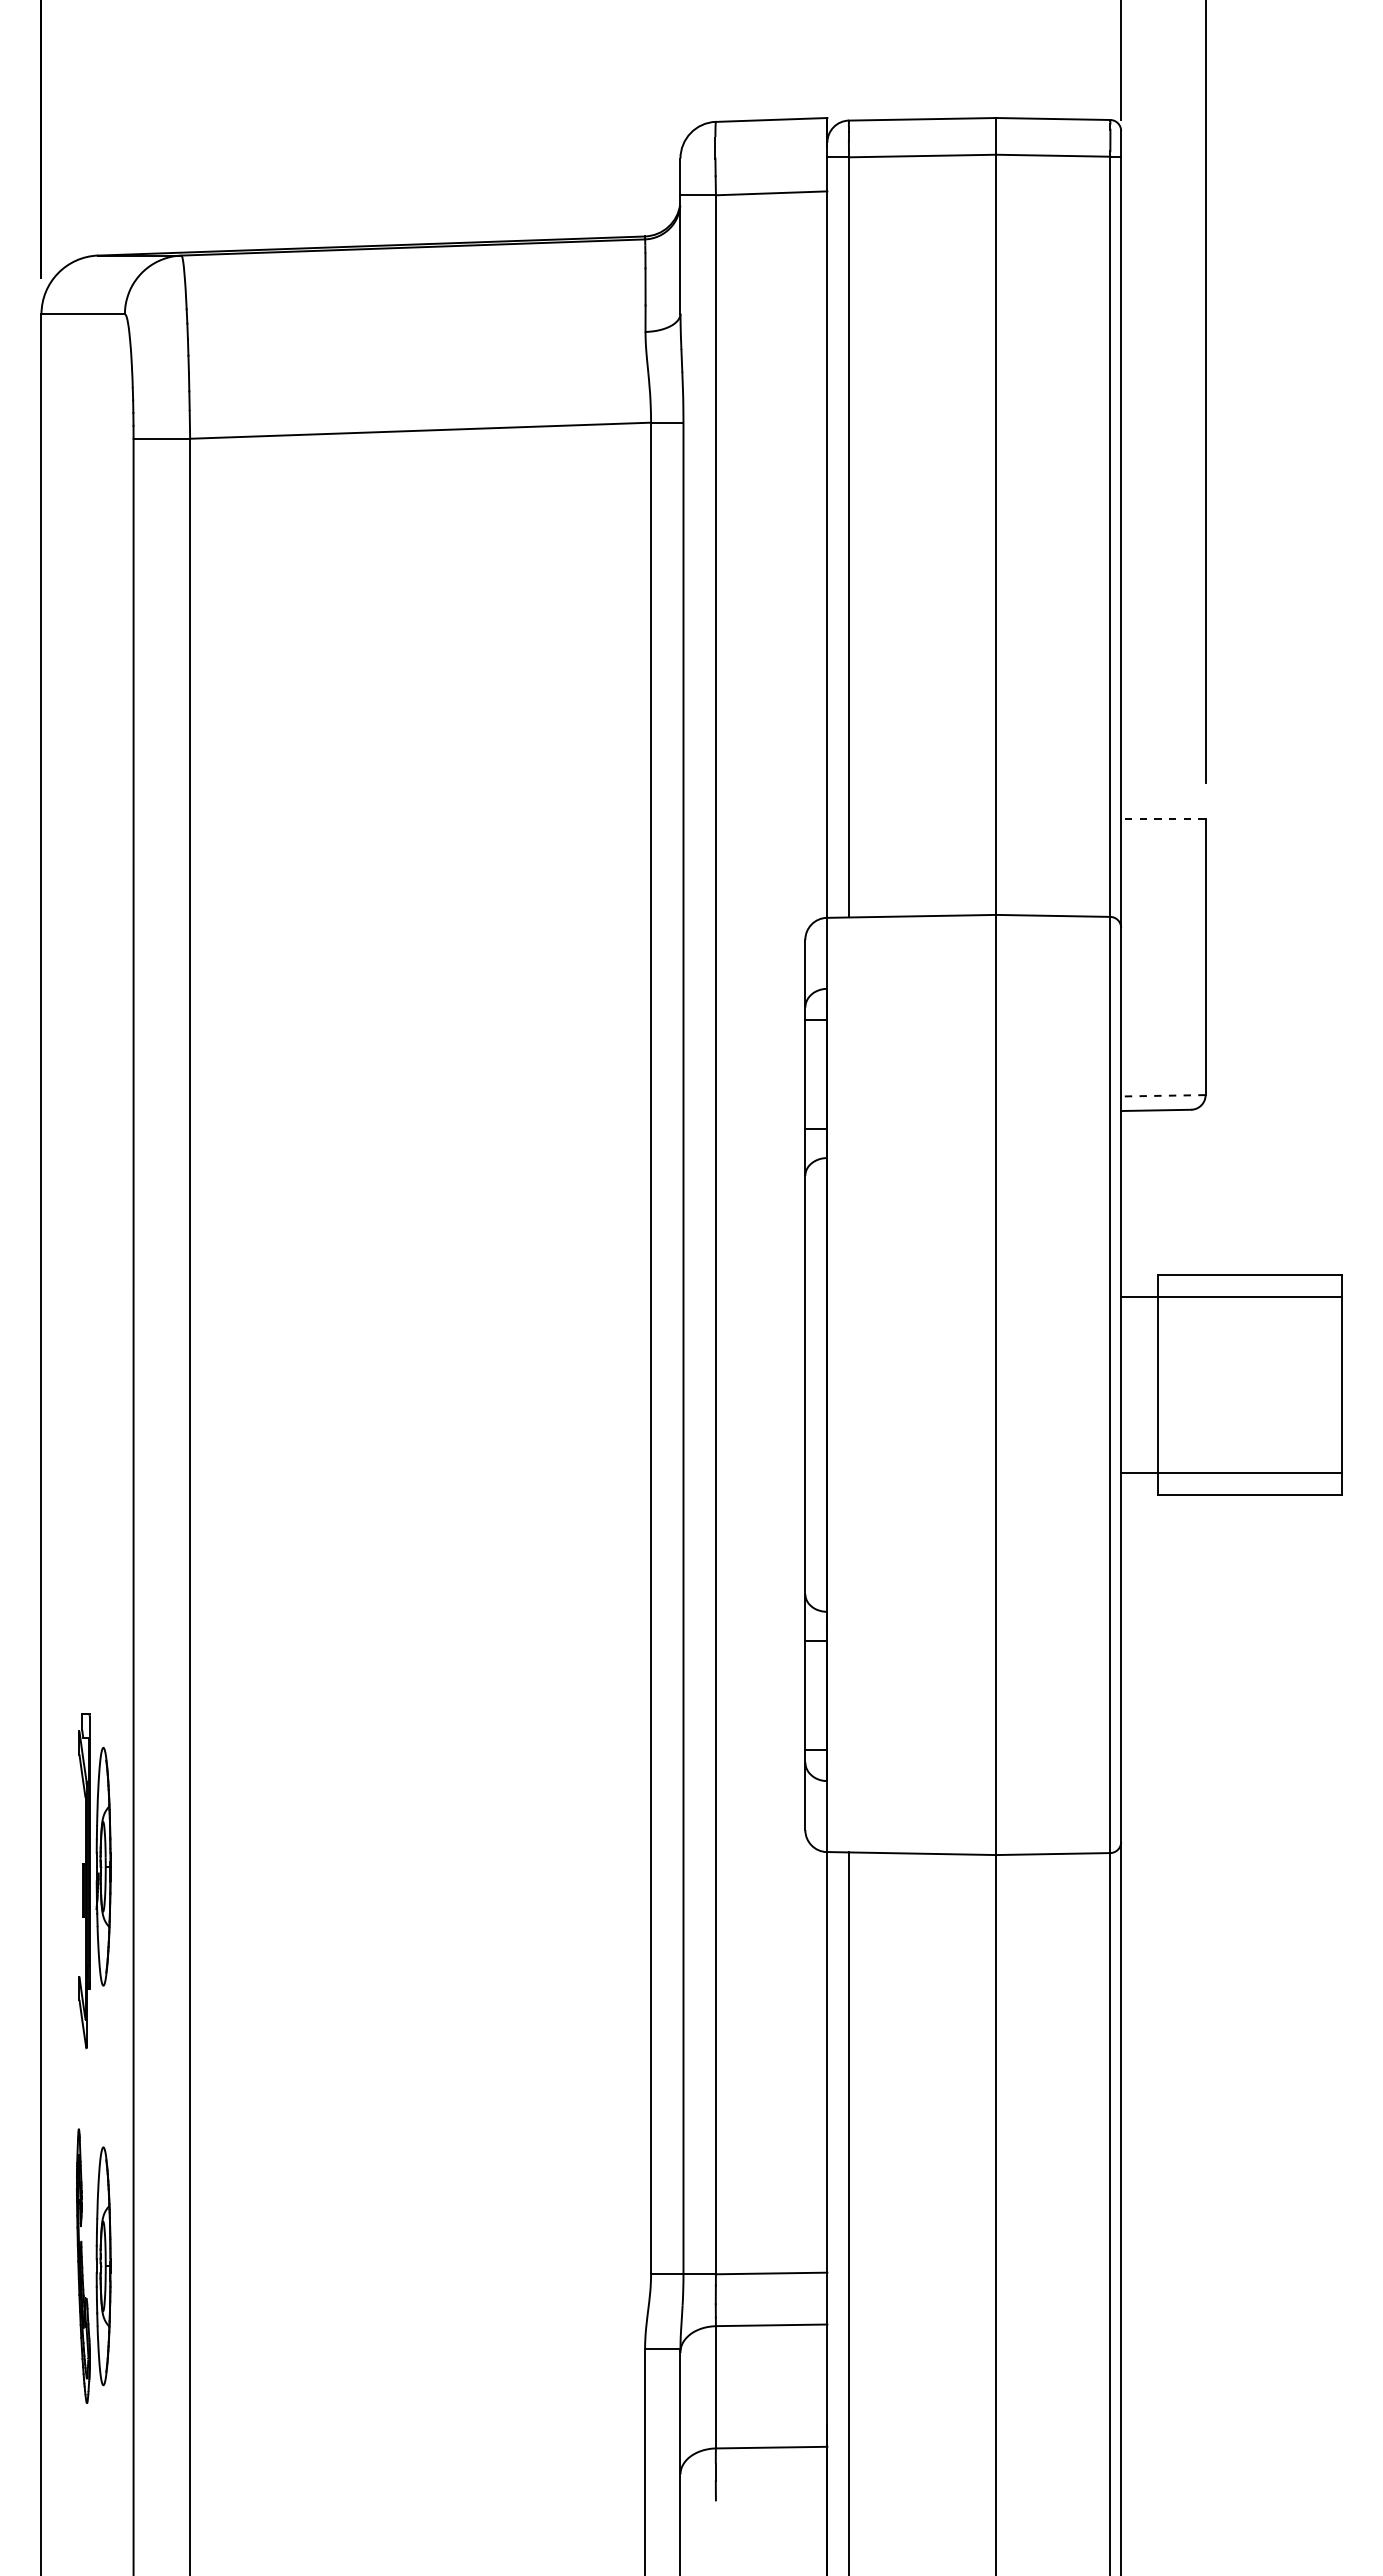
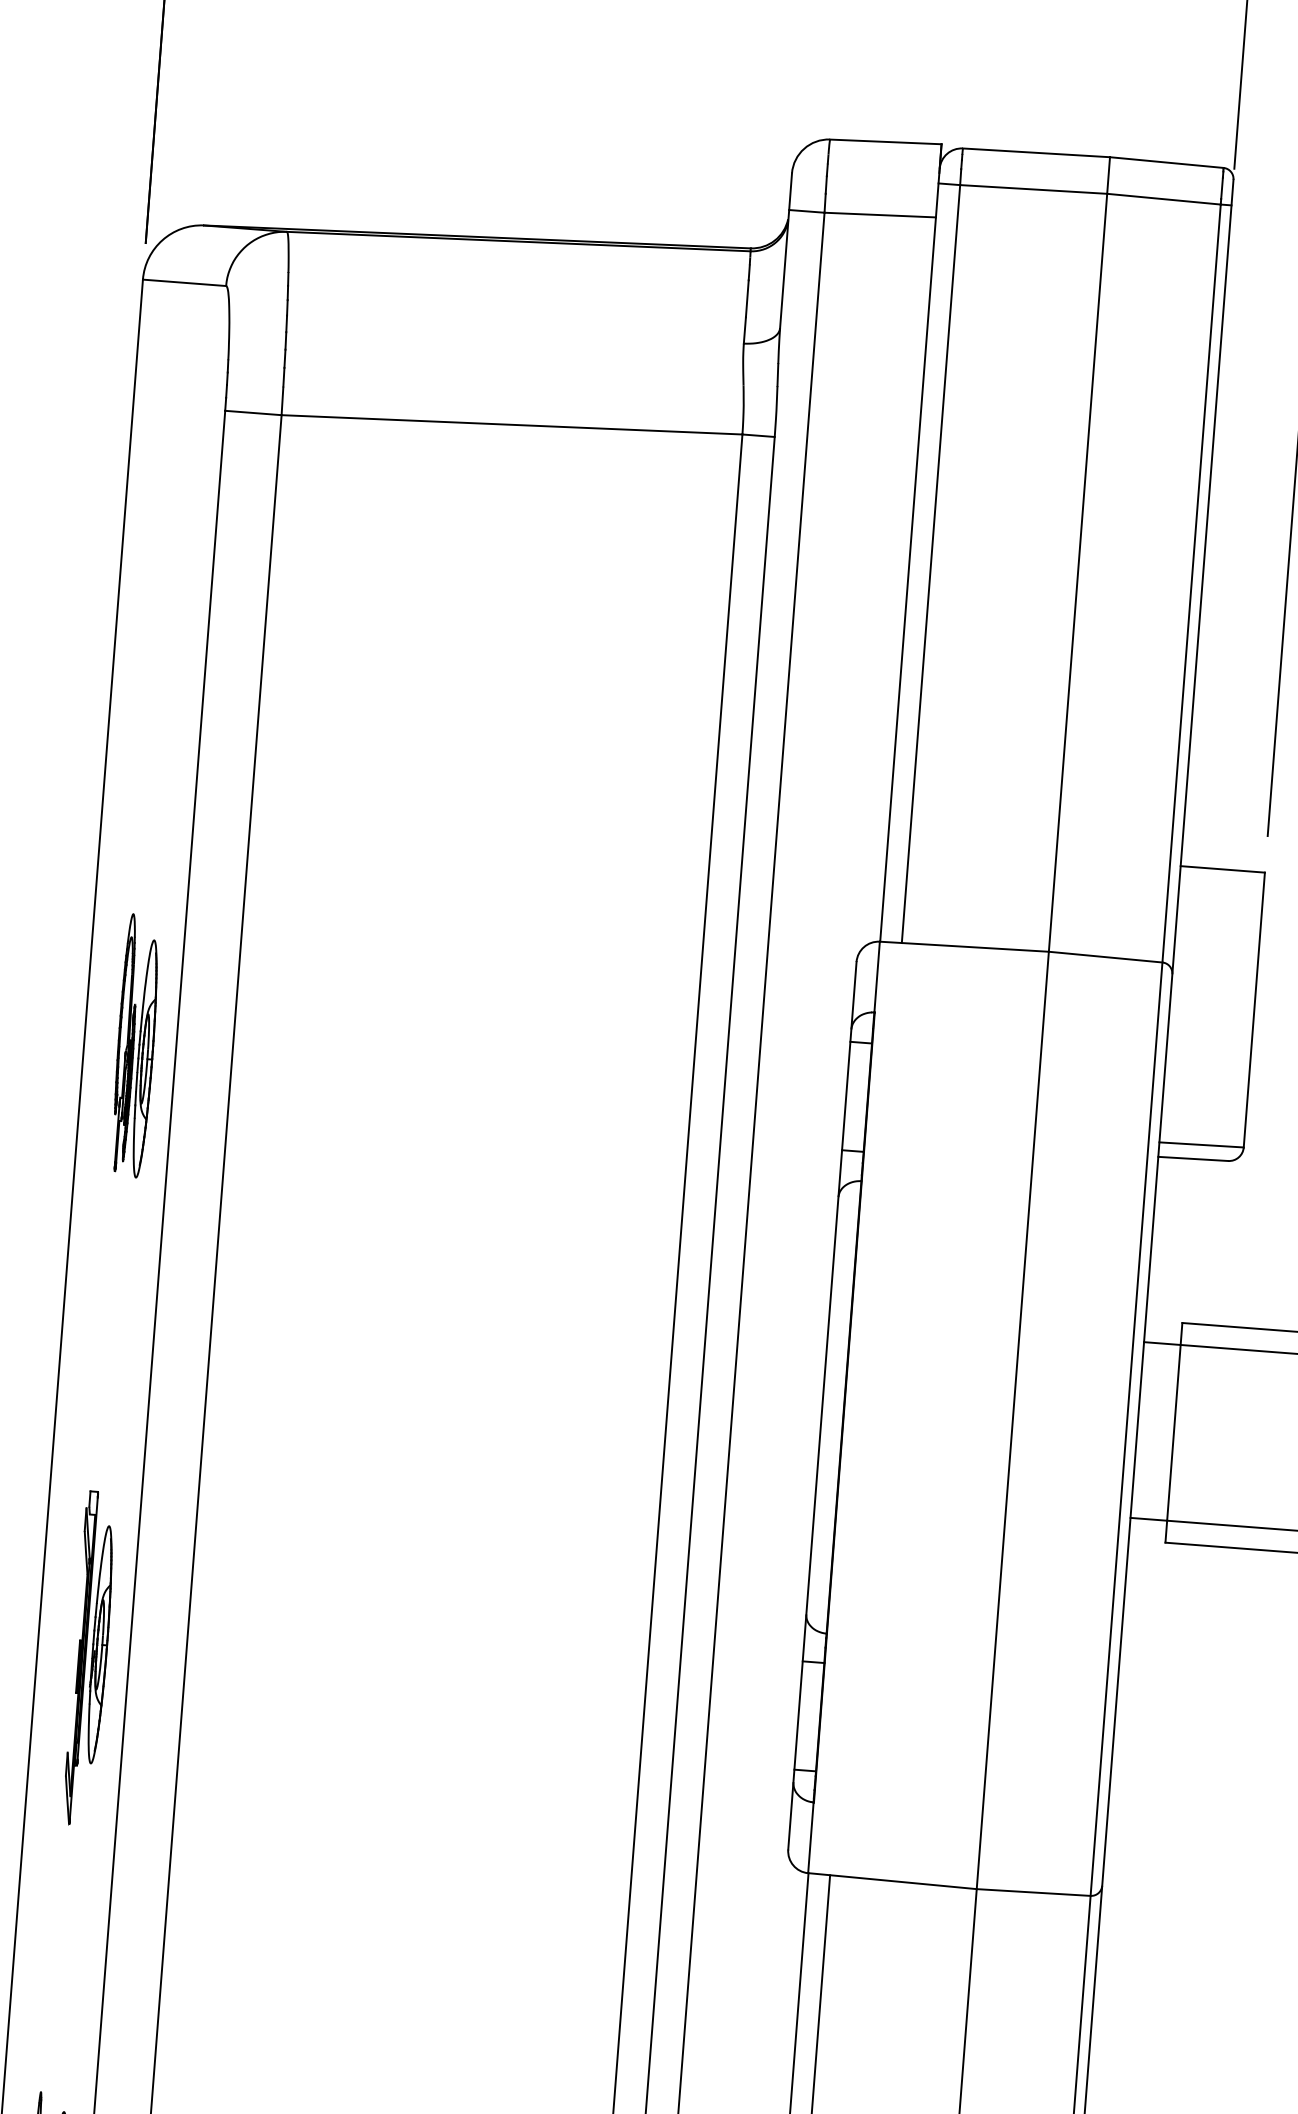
line: (1162, 819) -> (1221, 869), dashed -> solid
part: (92, 1078) -> (135, 1045), added
line: (1162, 1095) -> (1200, 1144), dashed -> solid
part: (94, 1881) -> (89, 1658), moved

